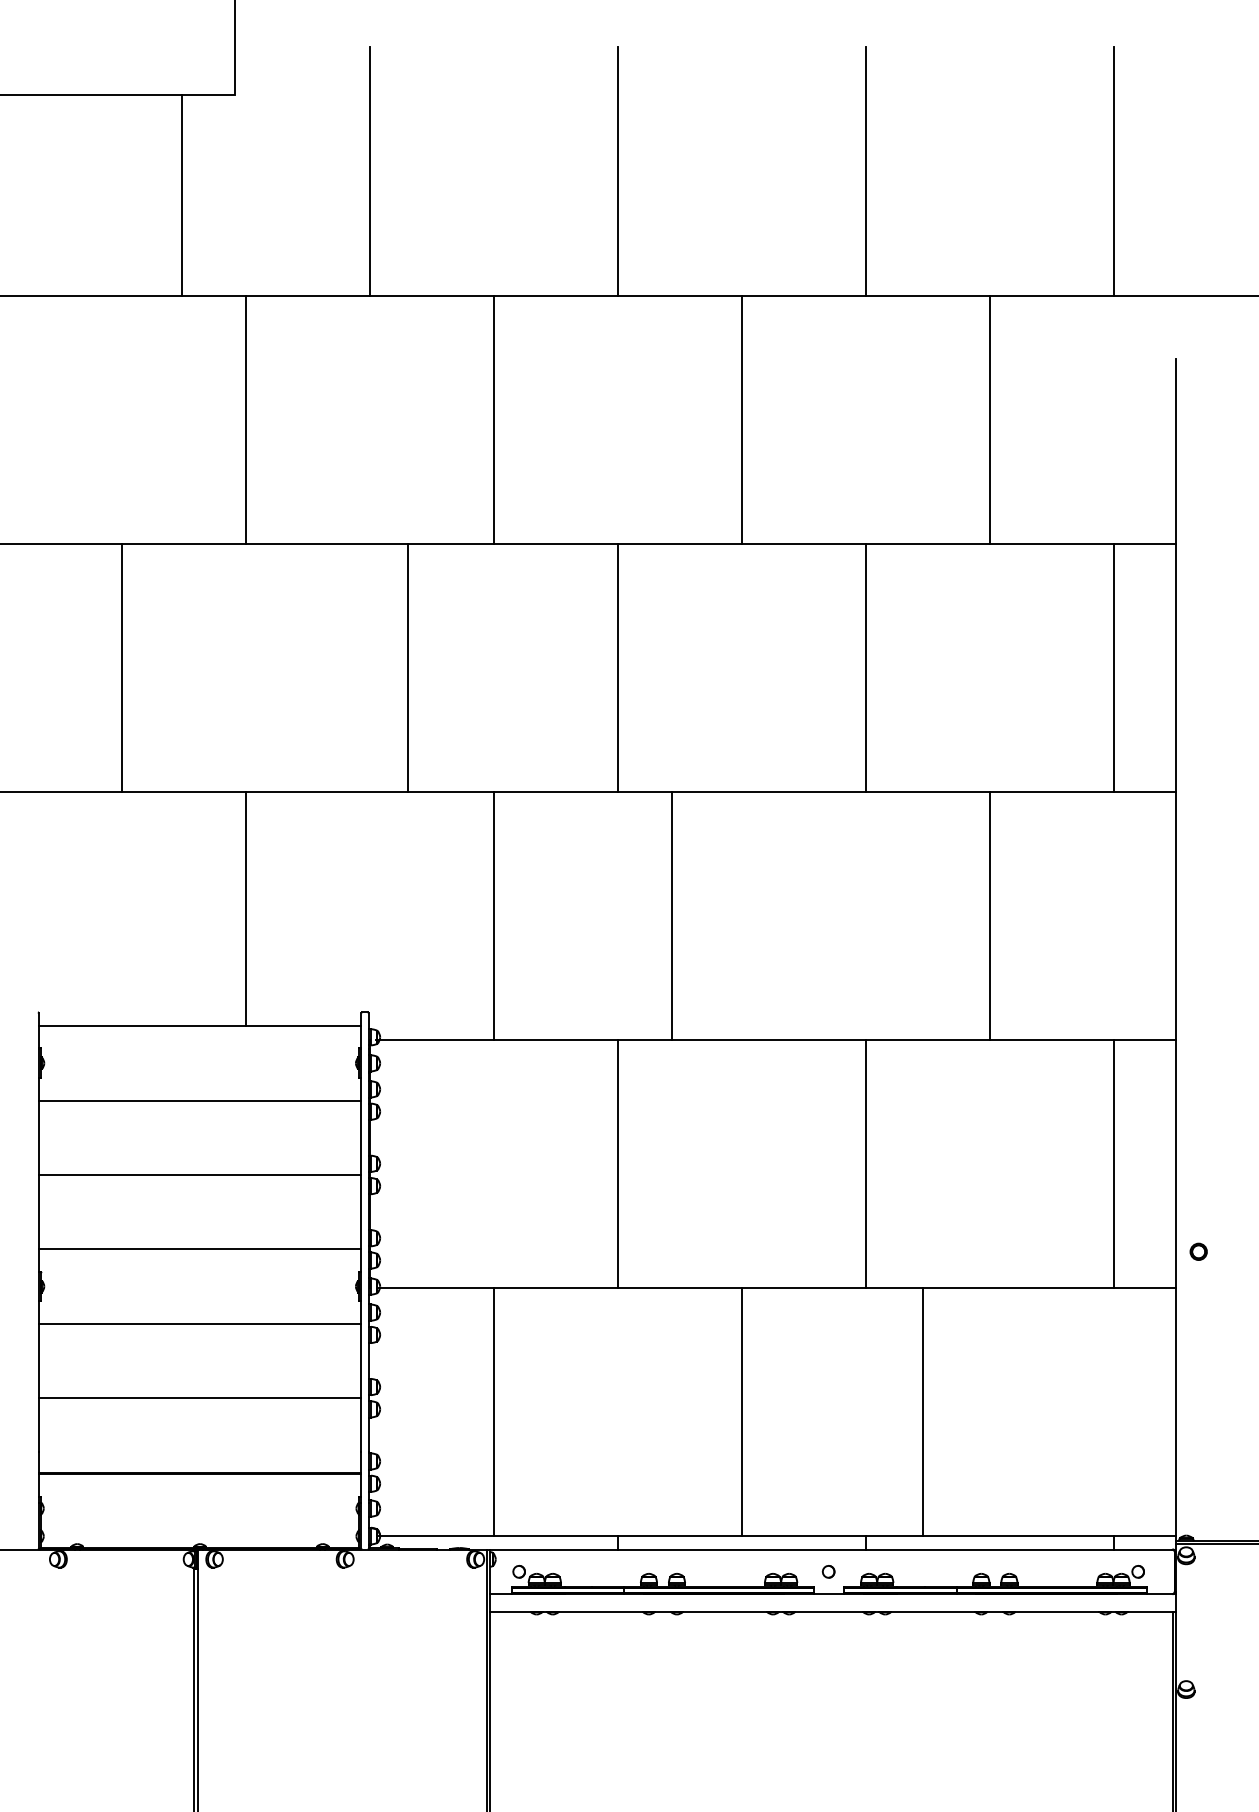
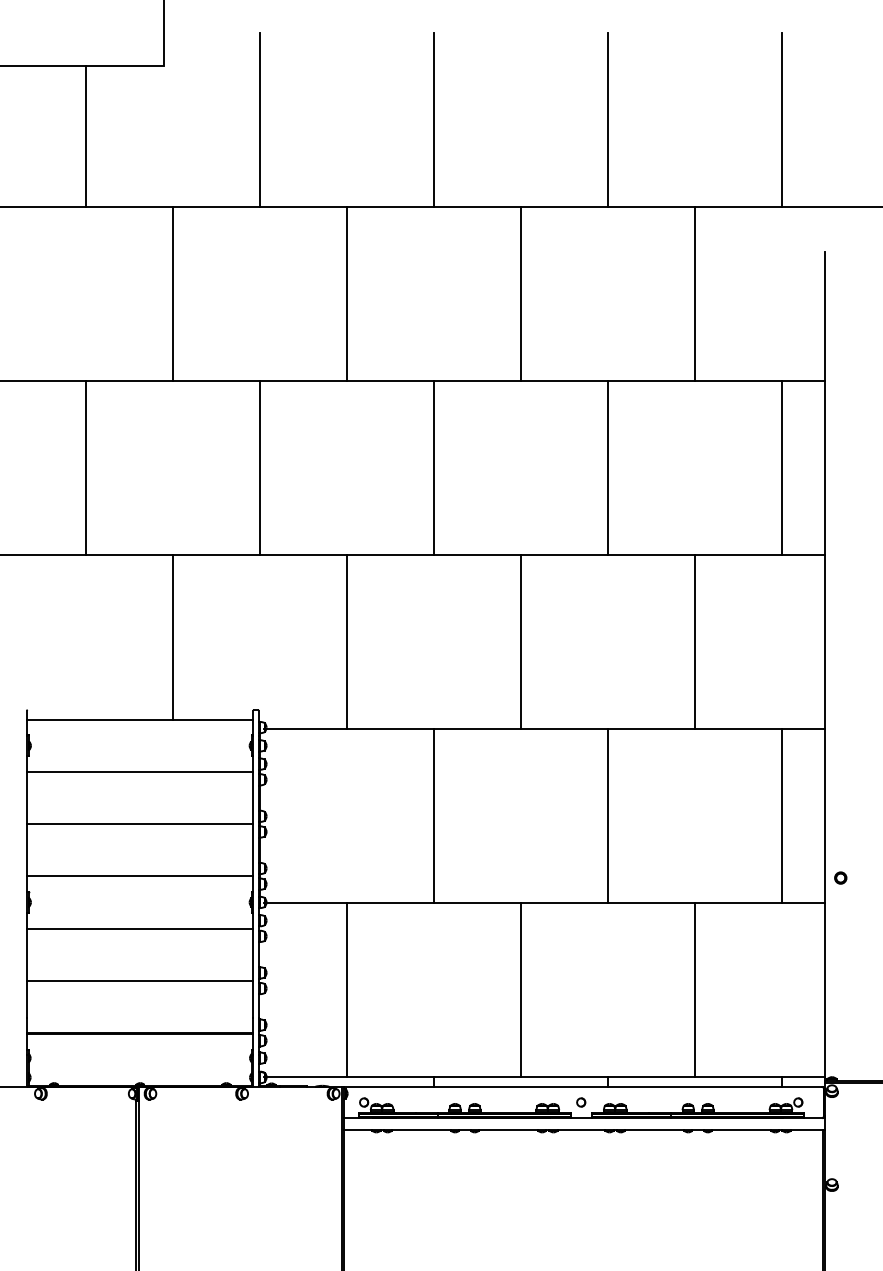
line: (182, 194) -> (85, 136), moved
line: (408, 667) -> (259, 468), moved
line: (672, 915) -> (520, 642), moved
line: (923, 1411) -> (694, 990), moved

